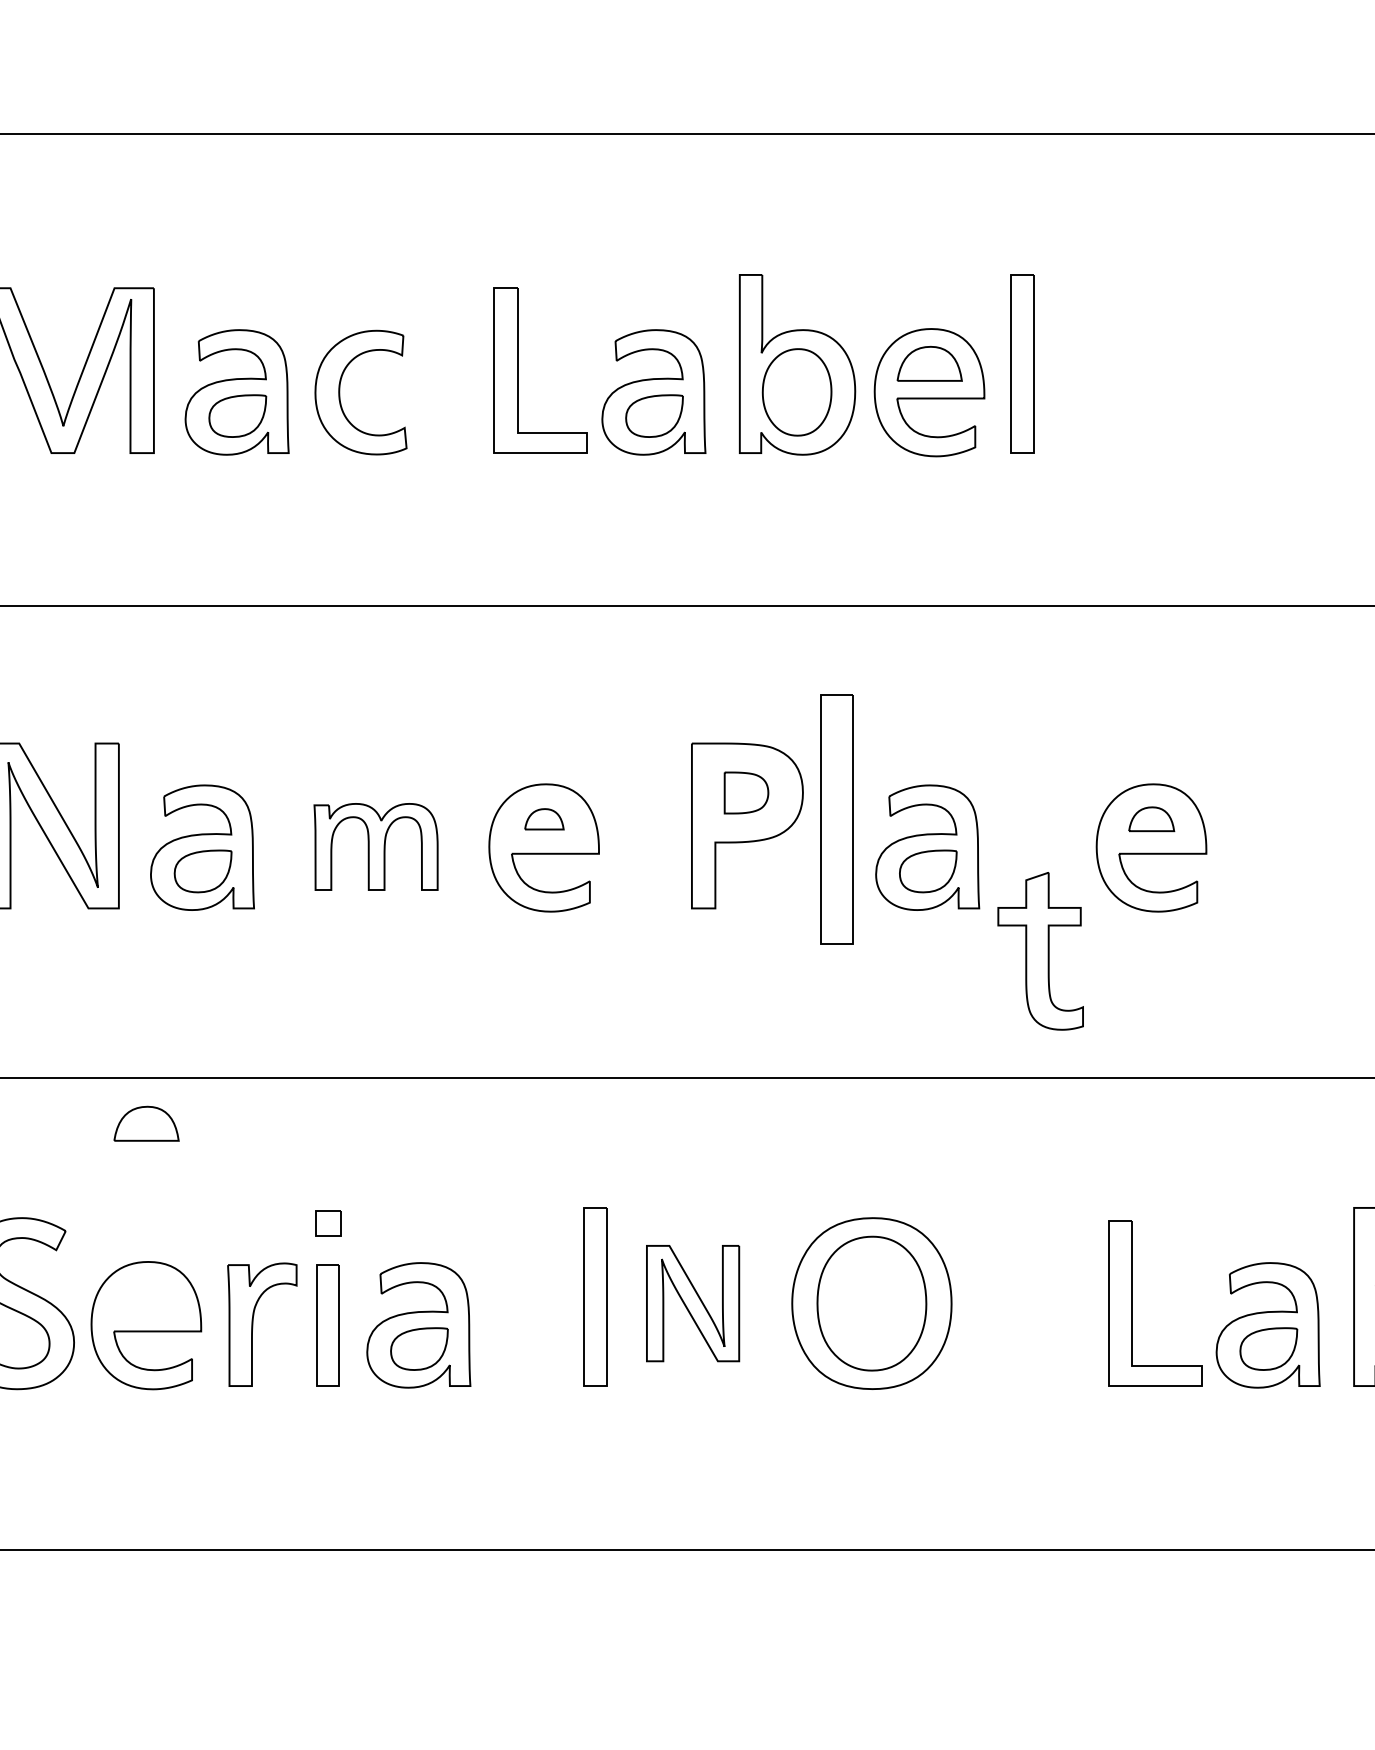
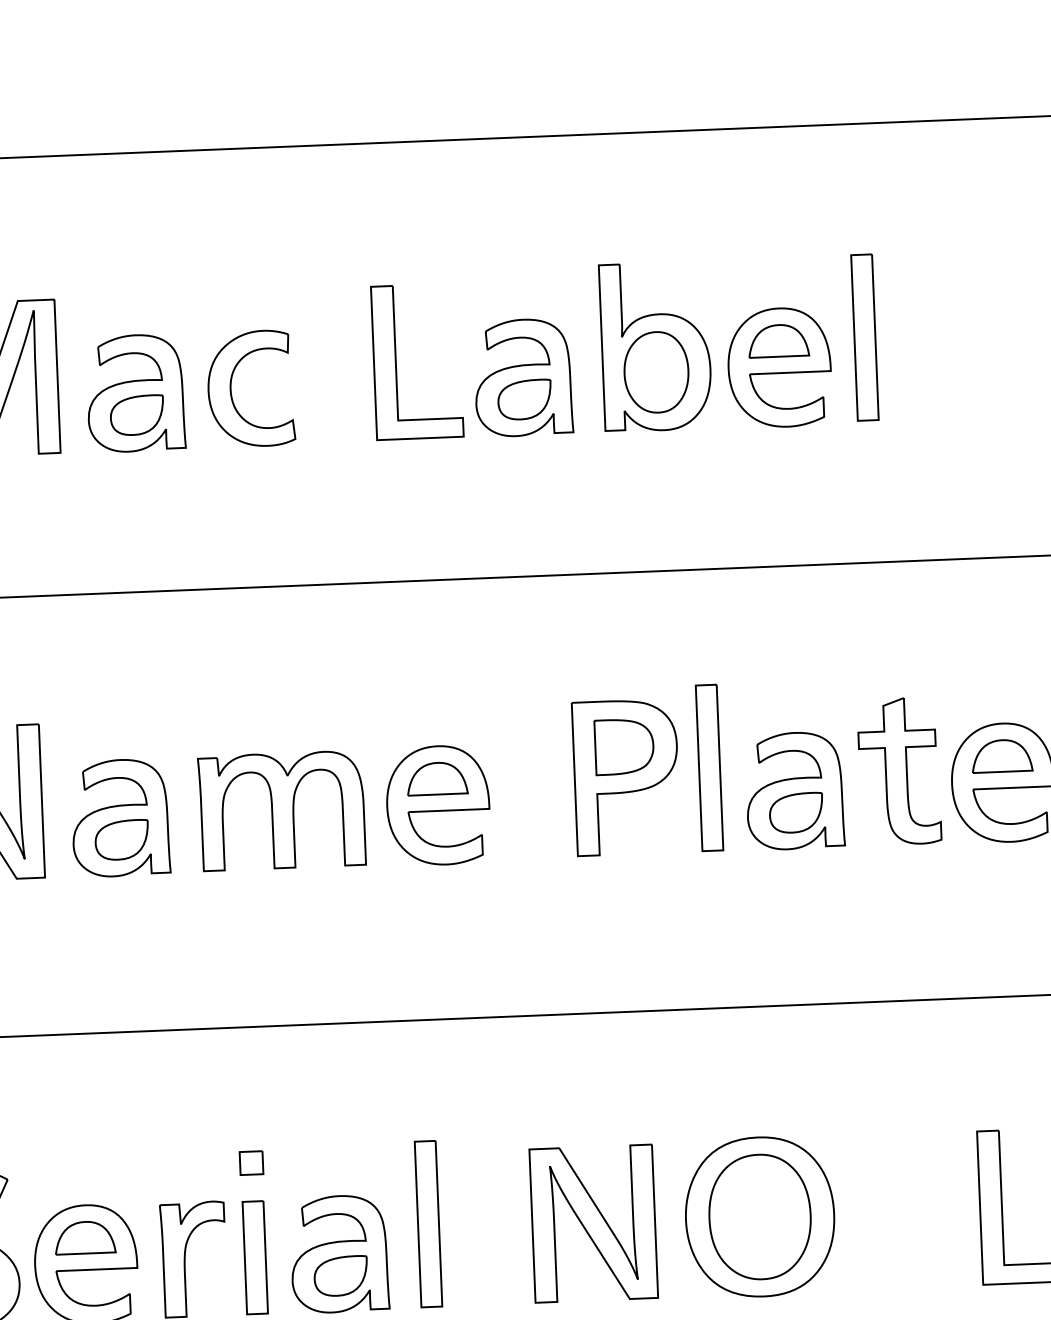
part: (746, 792) -> (624, 746), size x1.43
part: (836, 818) -> (709, 767), size x0.71
part: (544, 819) -> (437, 779), size x1.67
part: (1151, 819) -> (1001, 756), size x1.43
part: (375, 846) -> (281, 810), size x1.43
part: (1040, 951) -> (899, 771), moved
part: (146, 1123) -> (85, 1237), moved
part: (595, 1296) -> (428, 1223), moved
part: (692, 1303) -> (593, 1223), size x1.43

